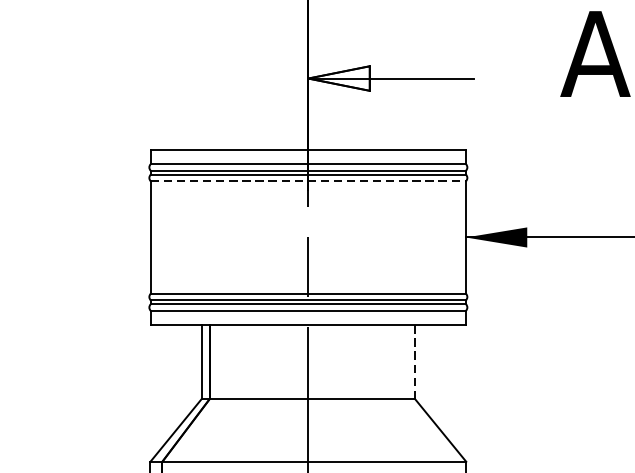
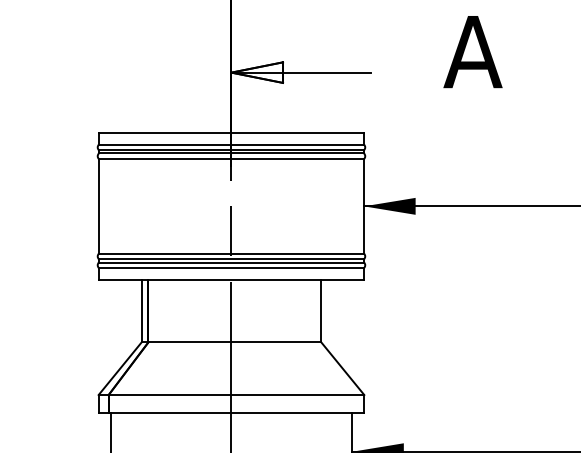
line: (308, 181) -> (231, 159), dashed -> solid
line: (415, 361) -> (321, 310), dashed -> solid

